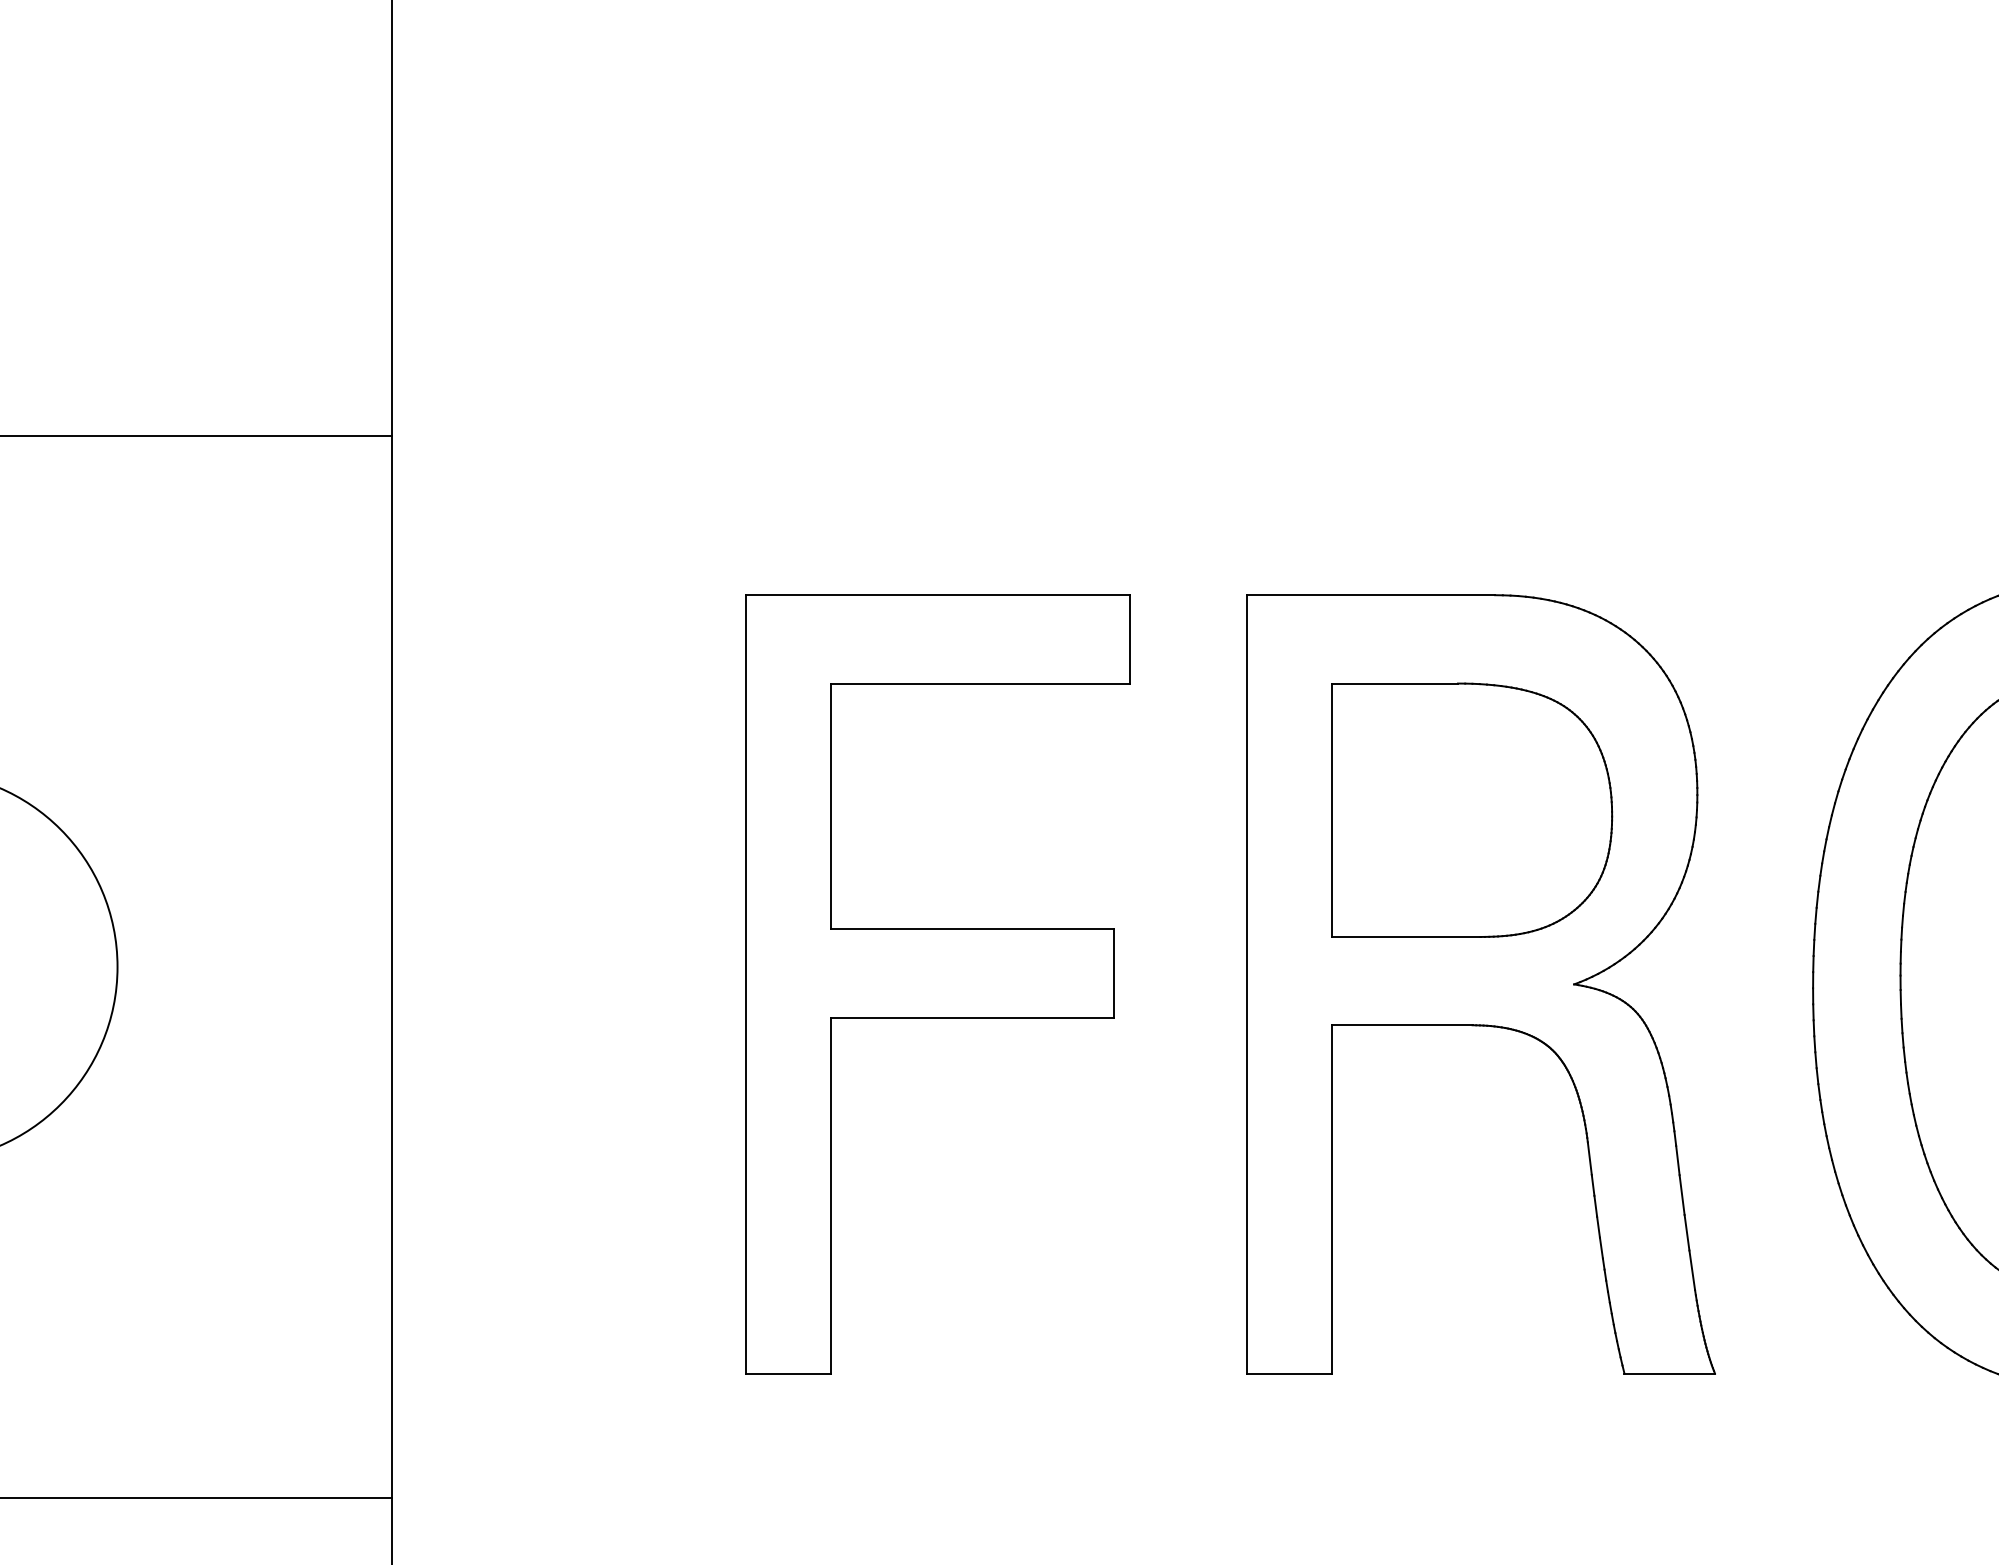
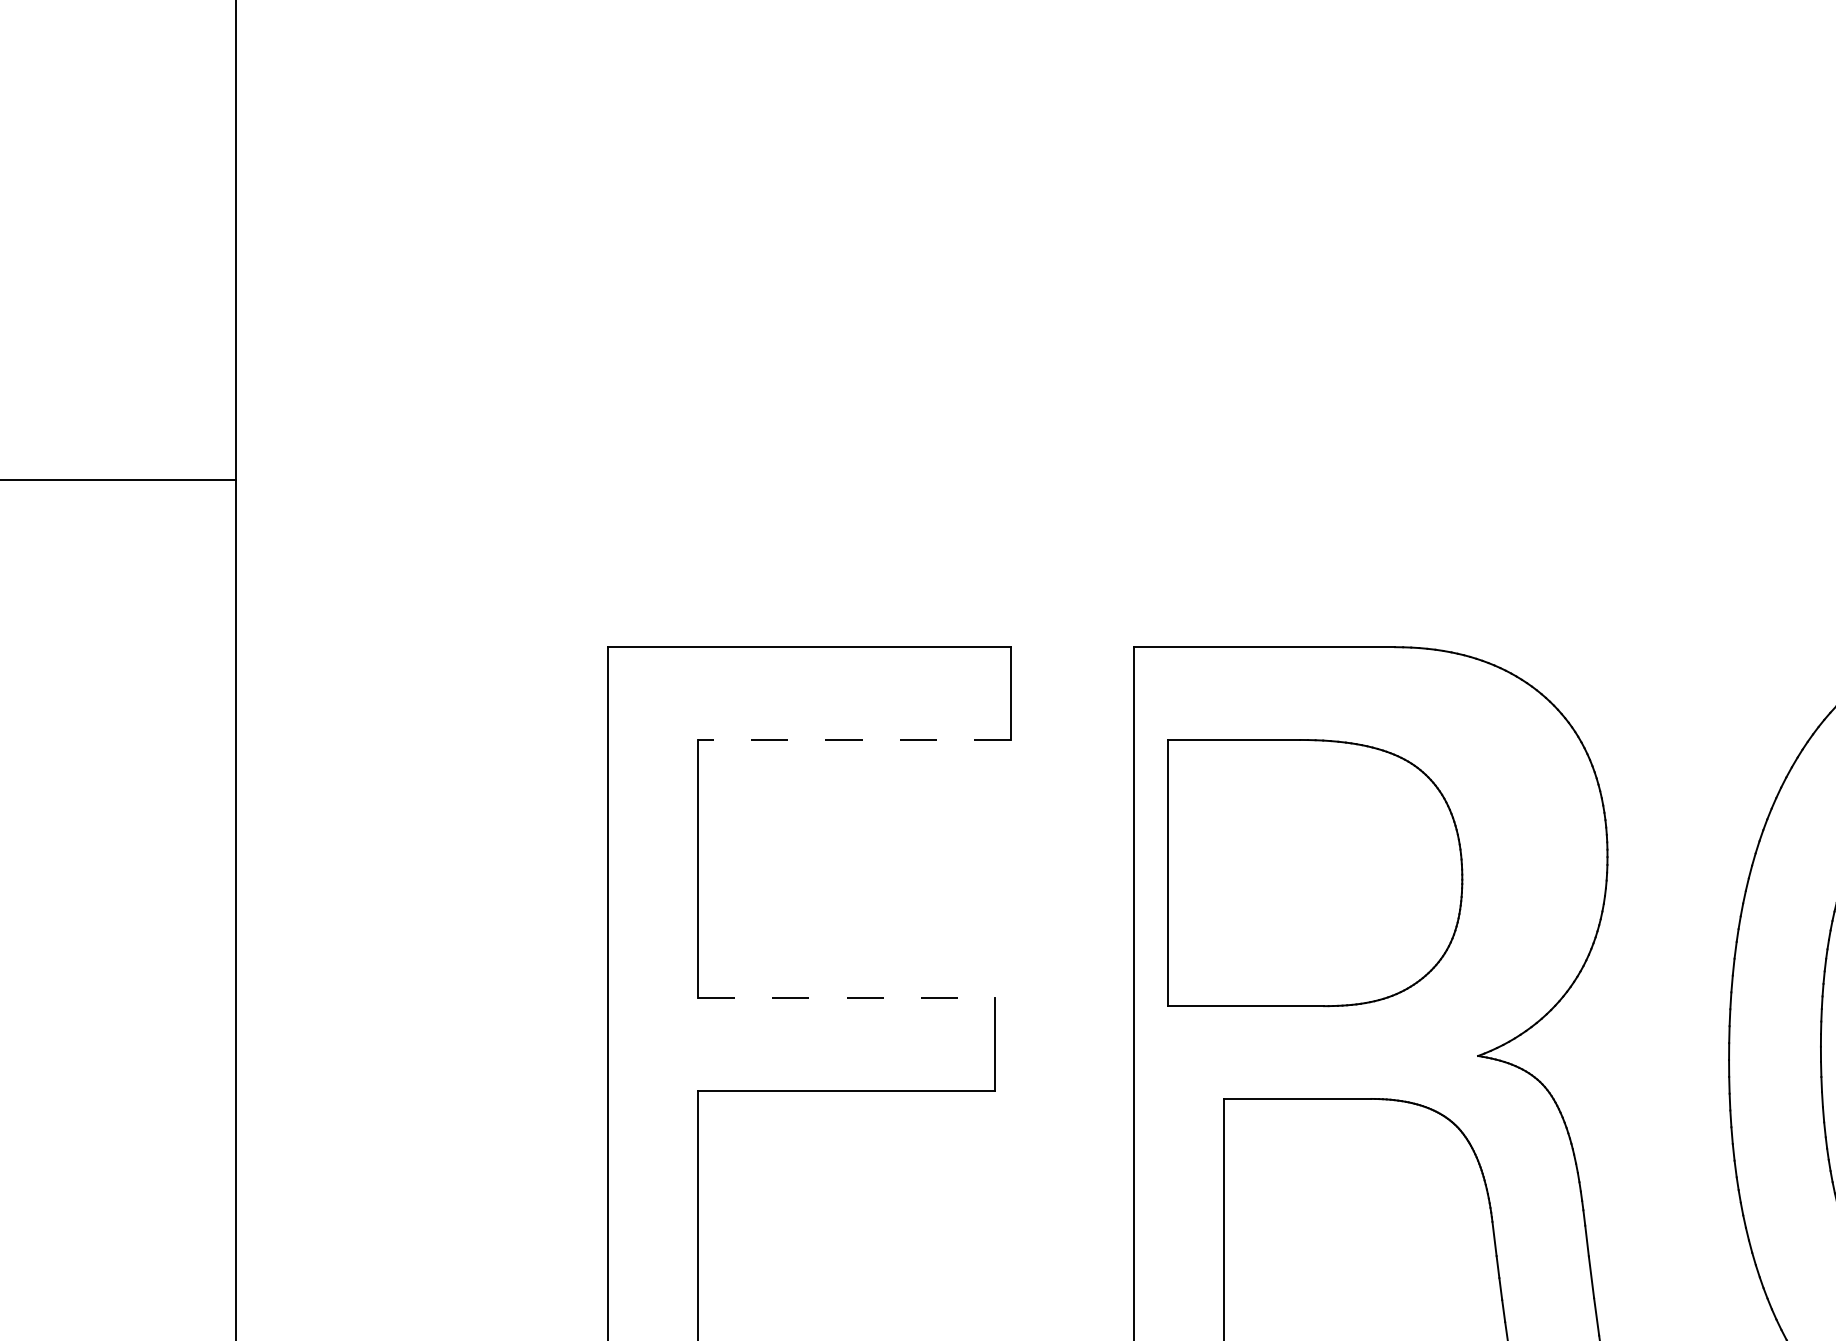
line: (980, 683) -> (854, 739), solid -> dashed
part: (1472, 809) -> (1315, 872), moved
line: (972, 929) -> (846, 998), solid -> dashed

